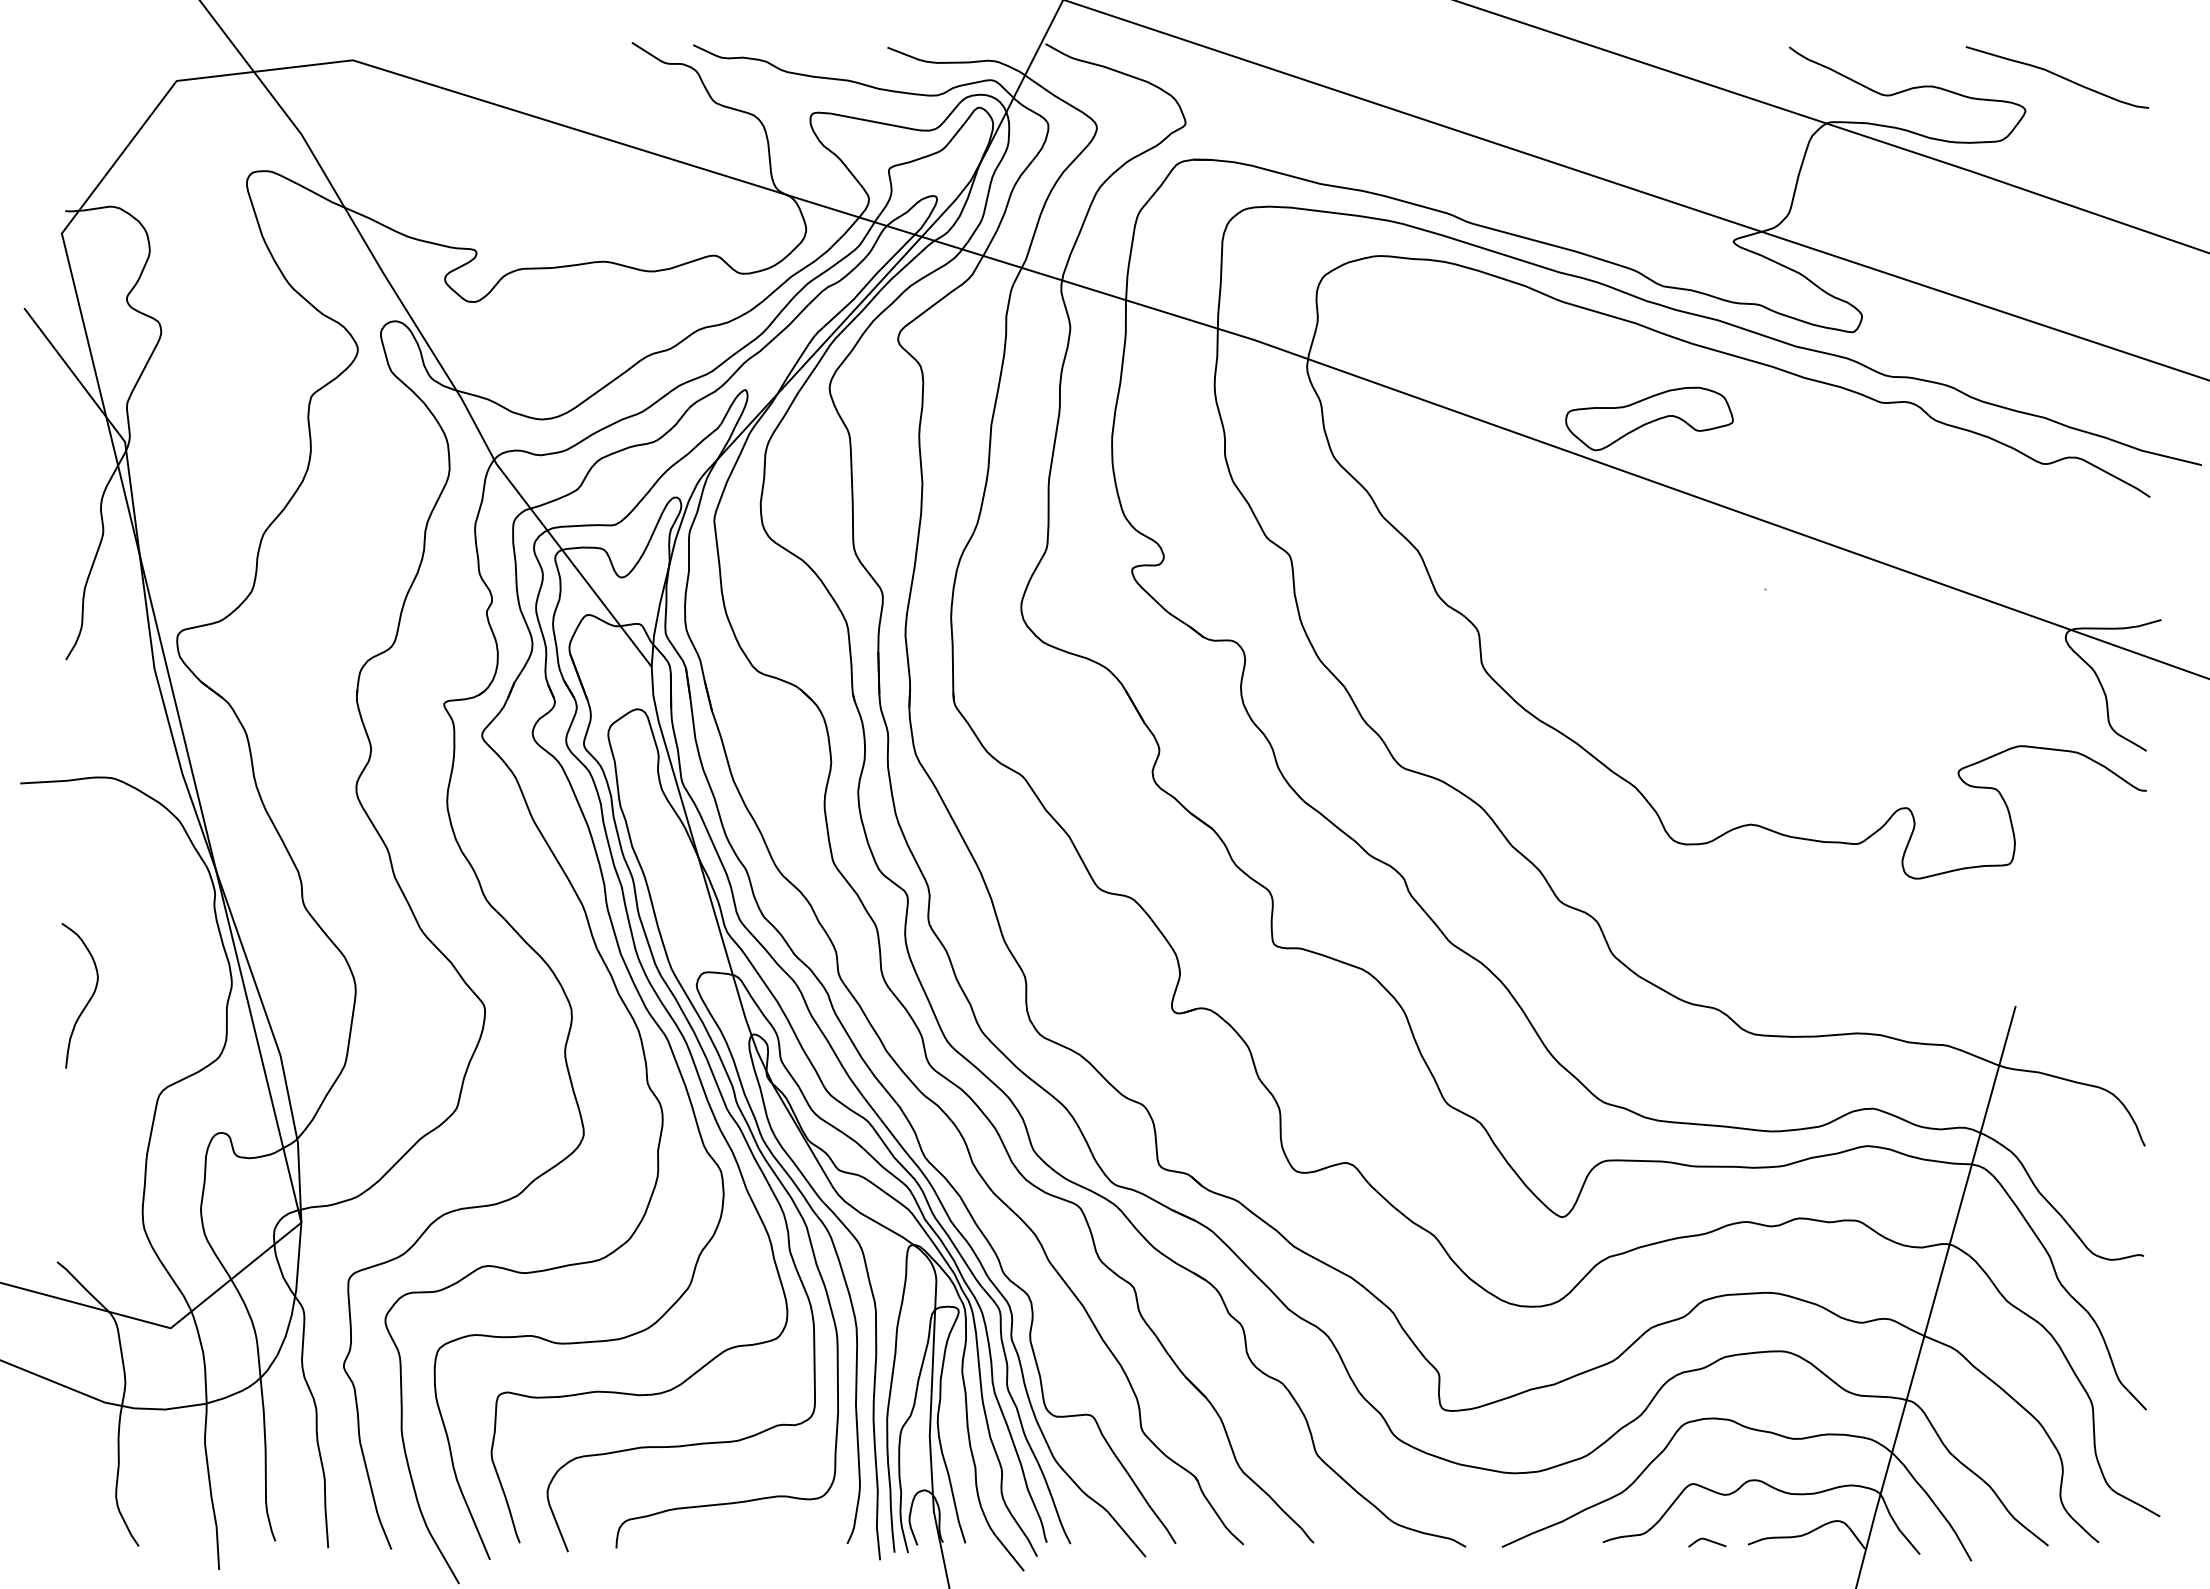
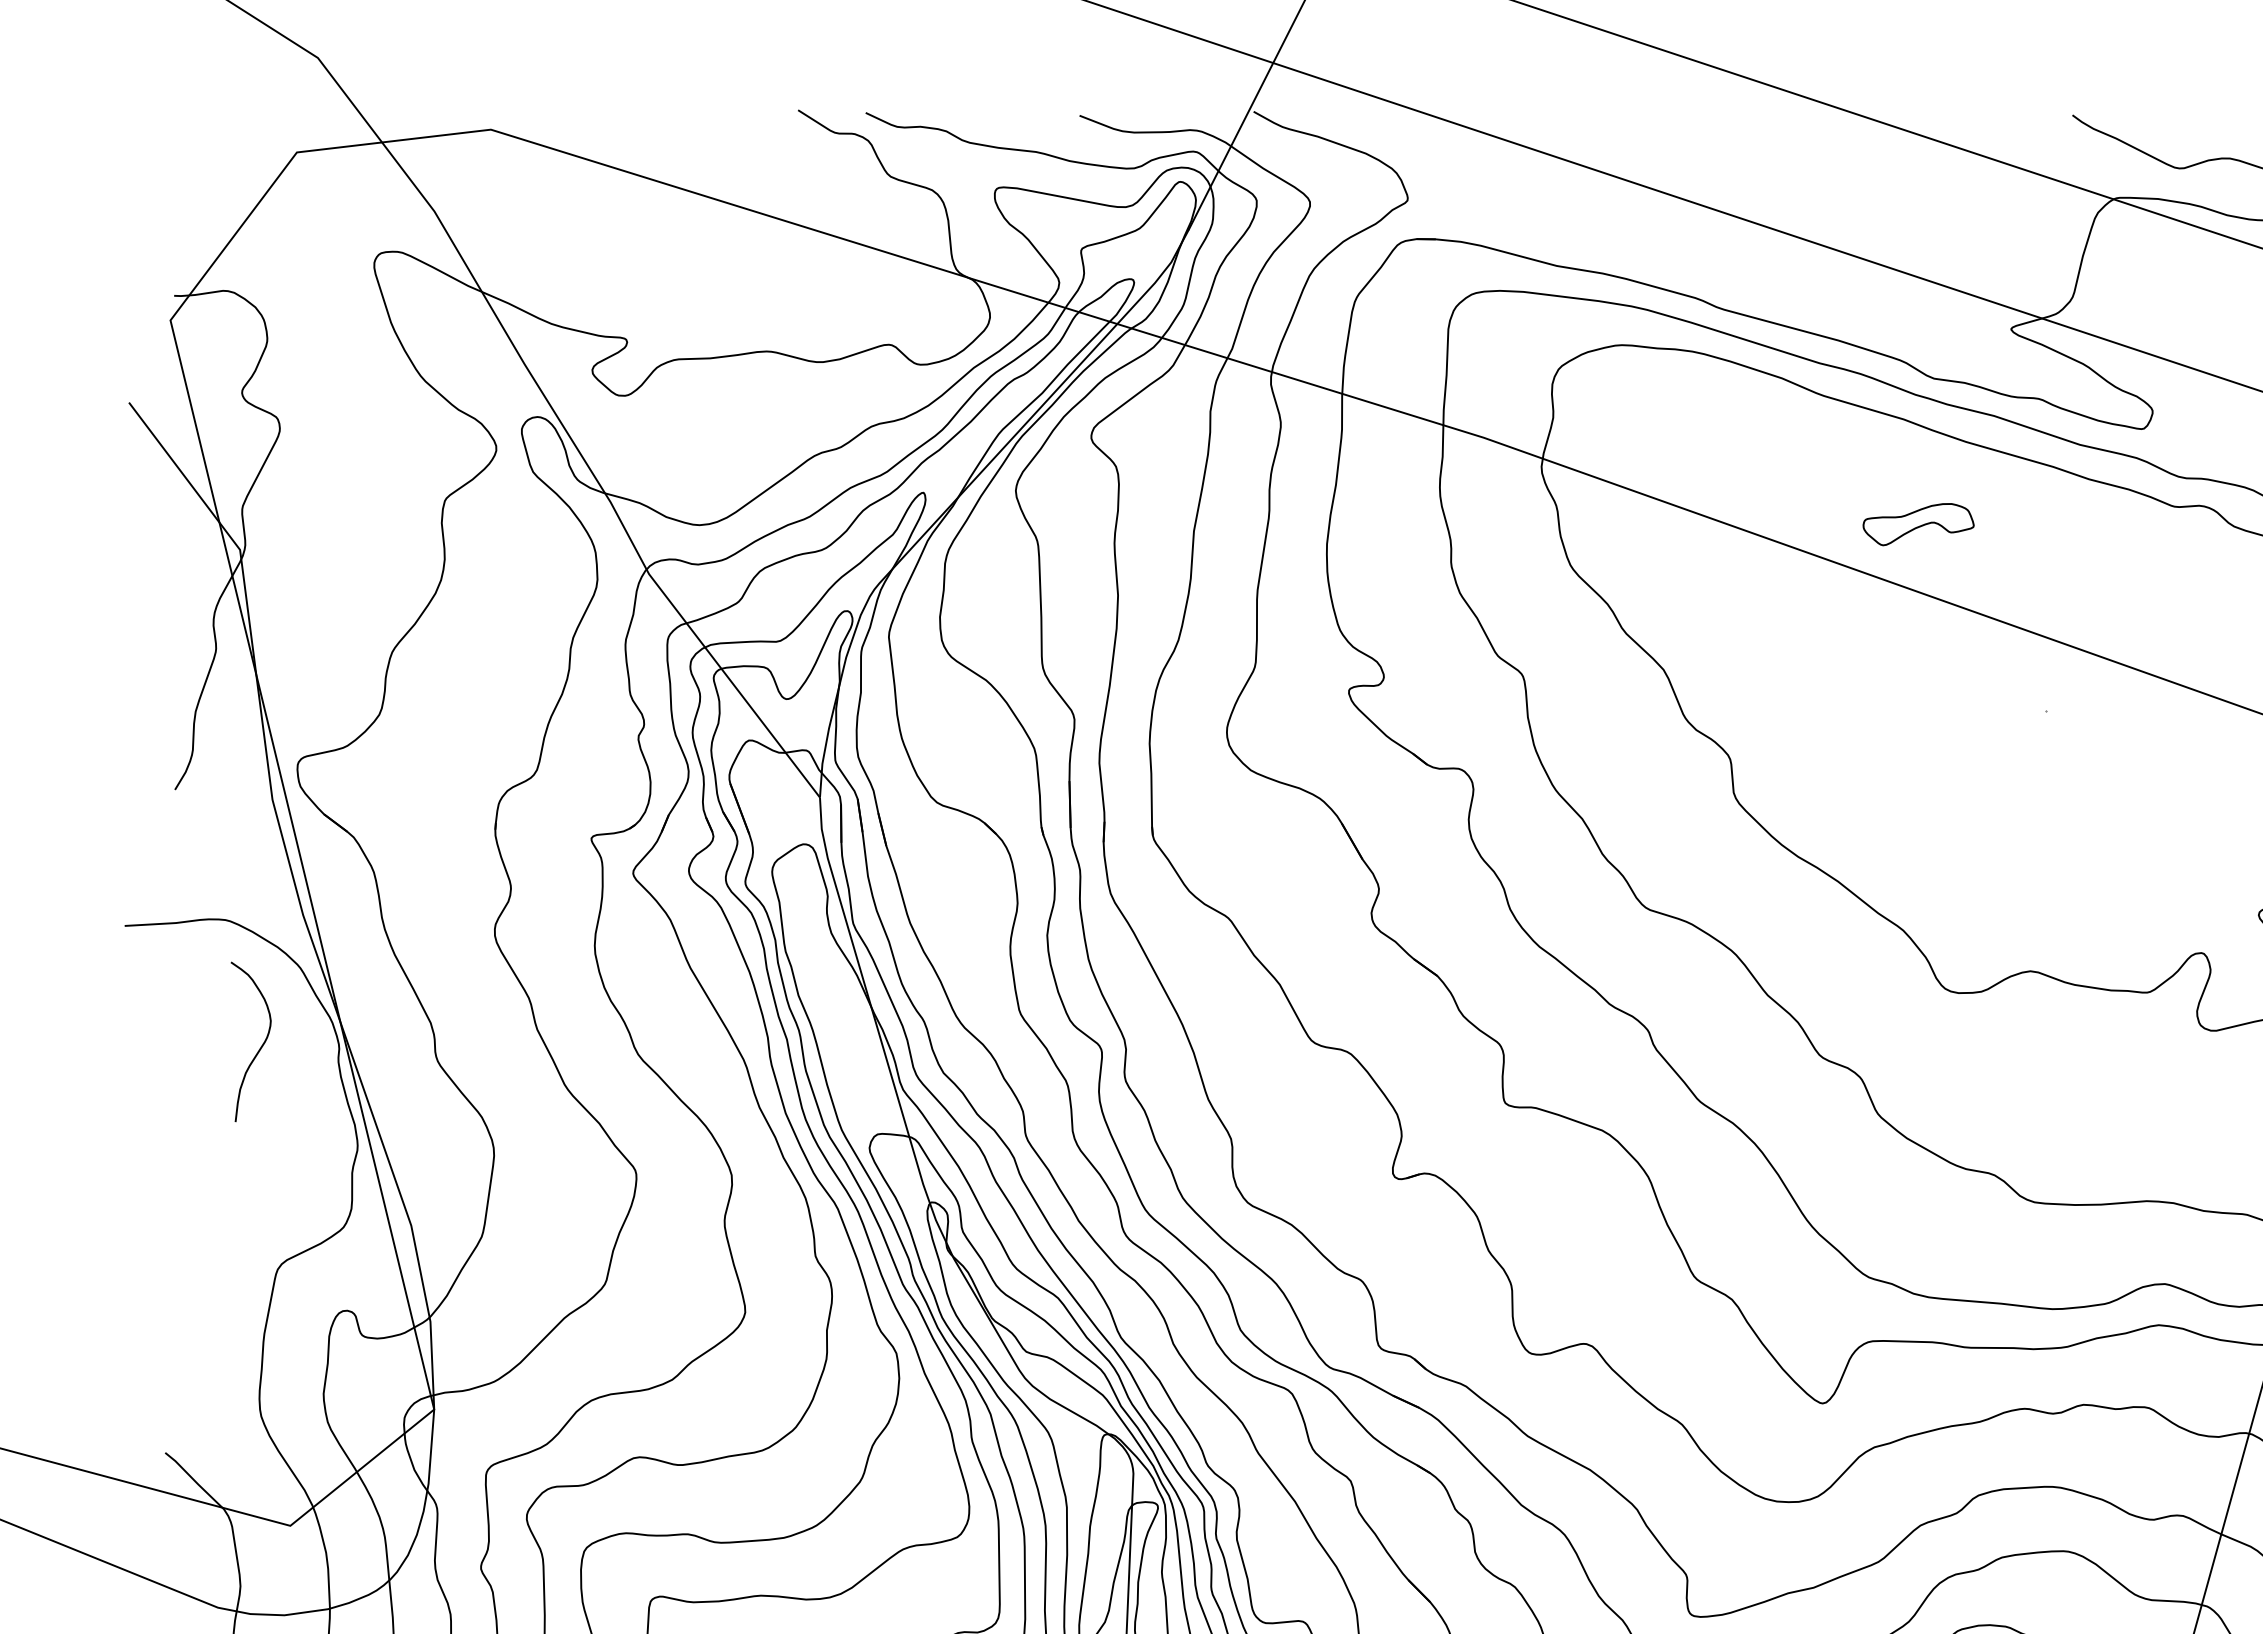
part: (1649, 418) -> (1918, 524), size x0.6
curve: (87, 1001) -> (259, 1048), moved

